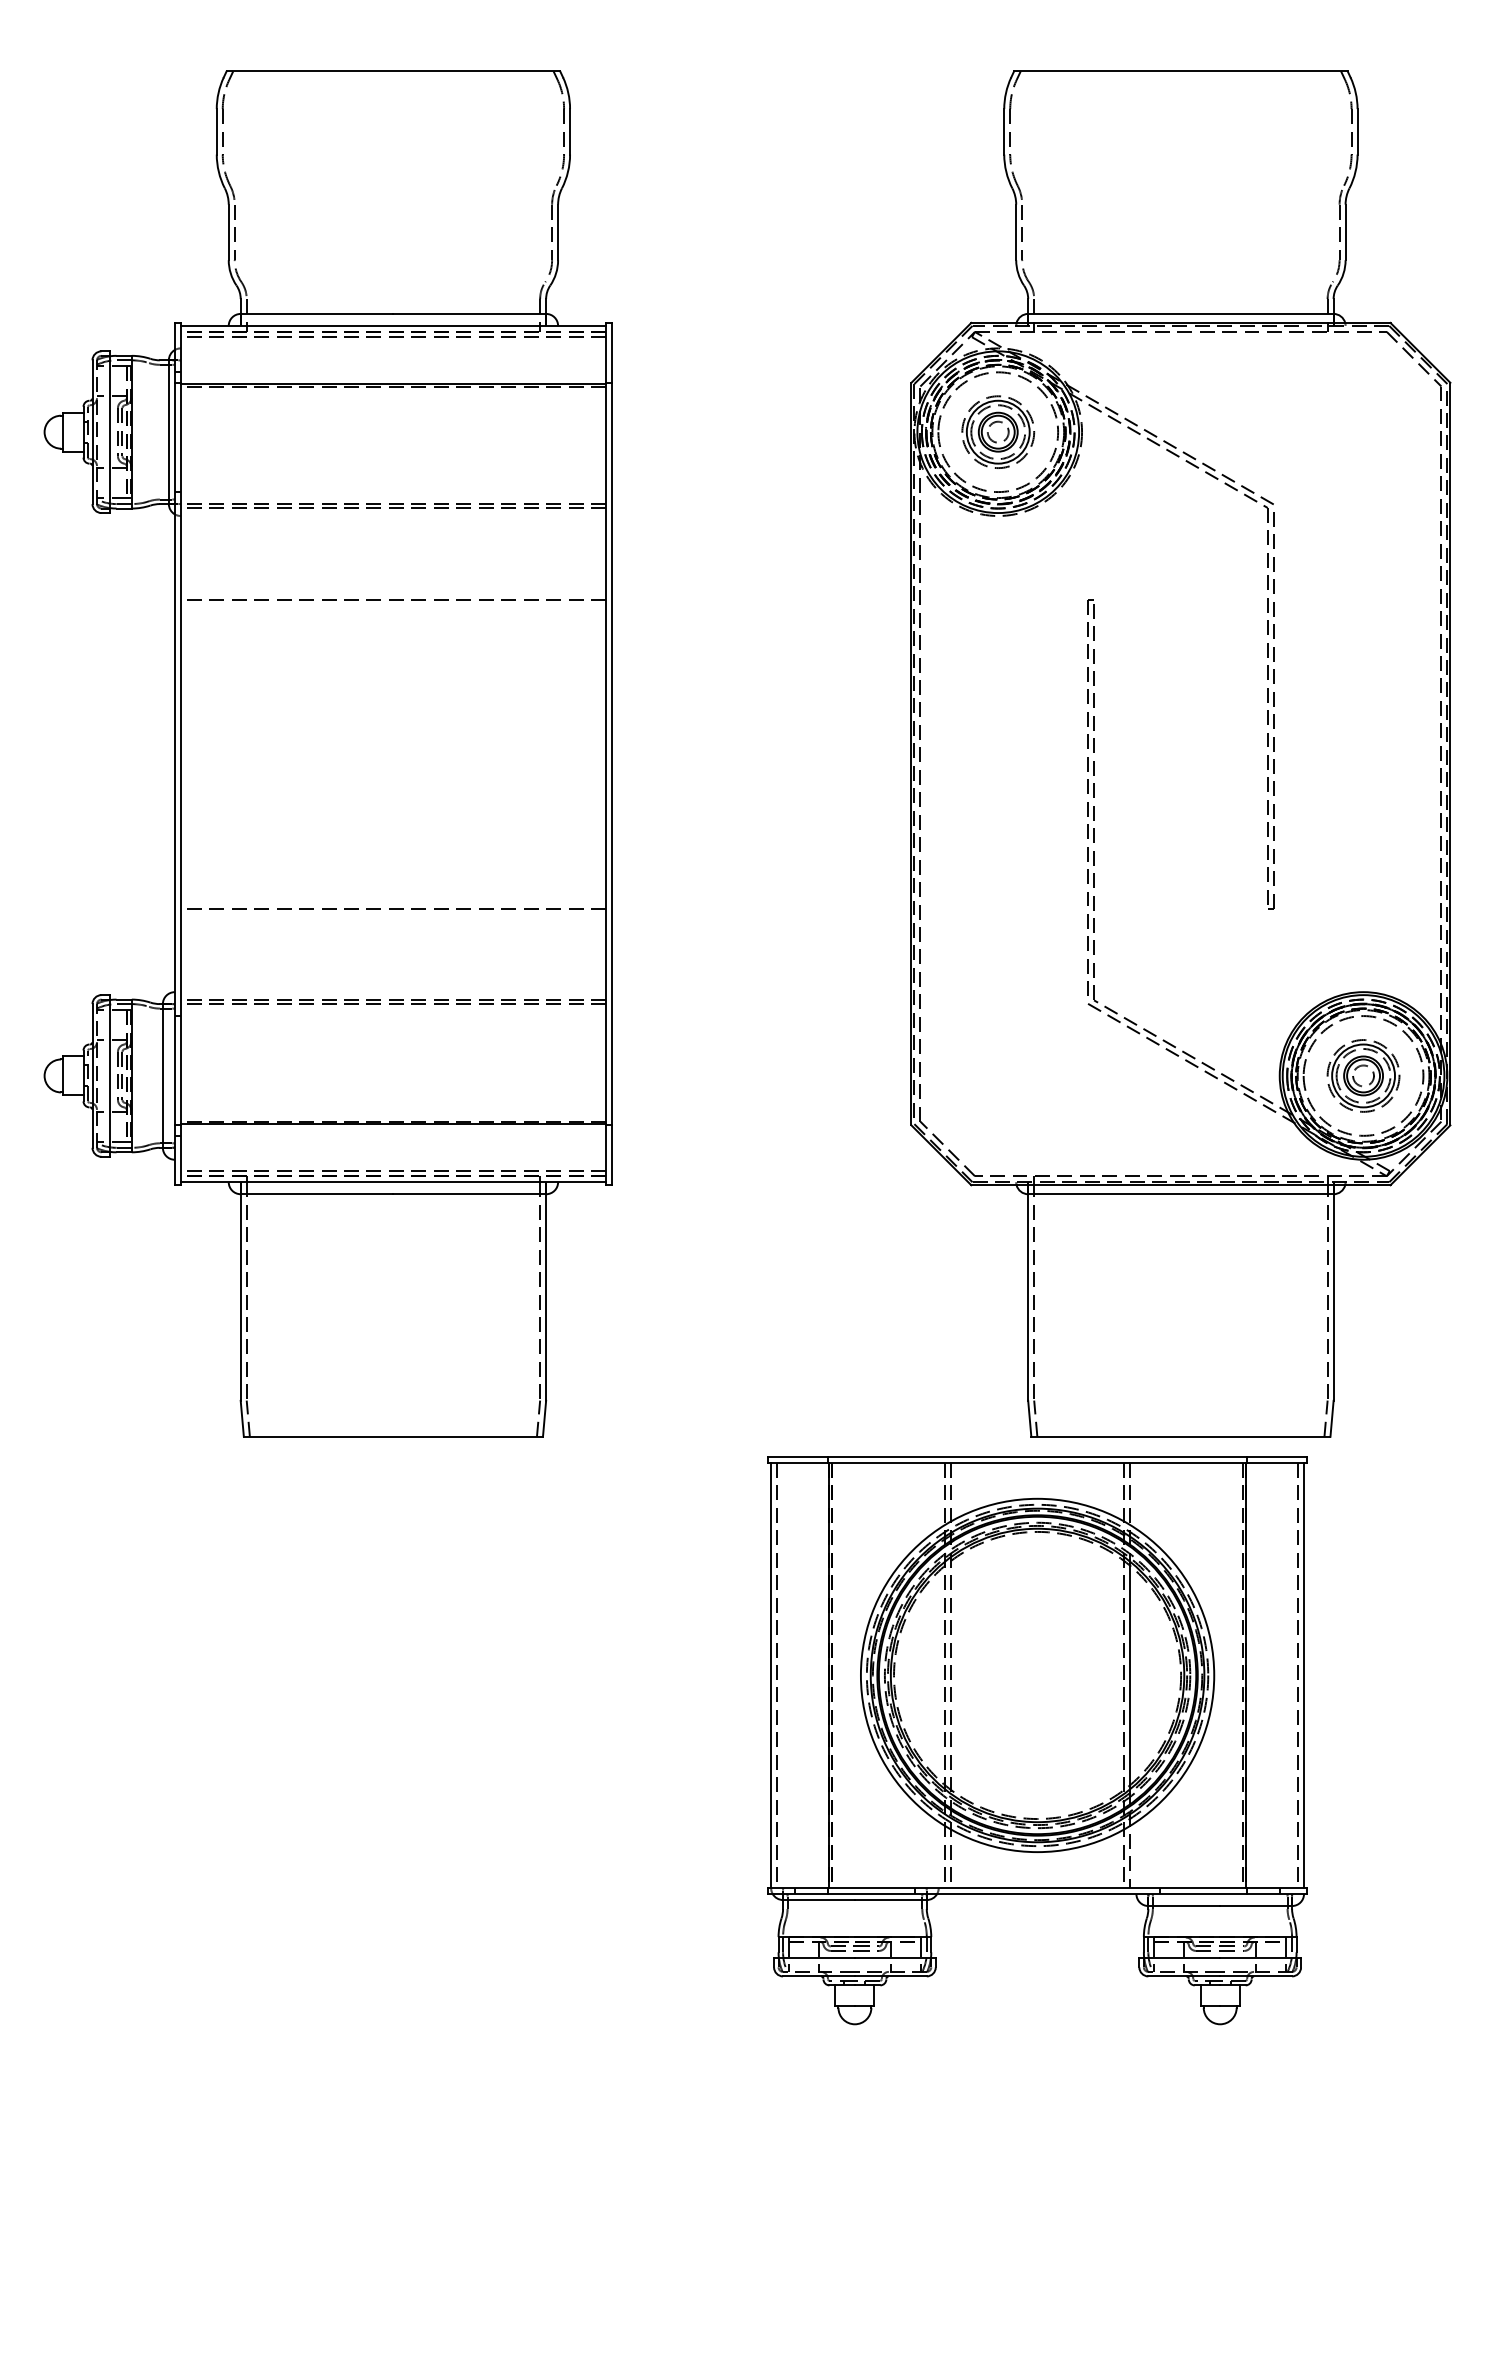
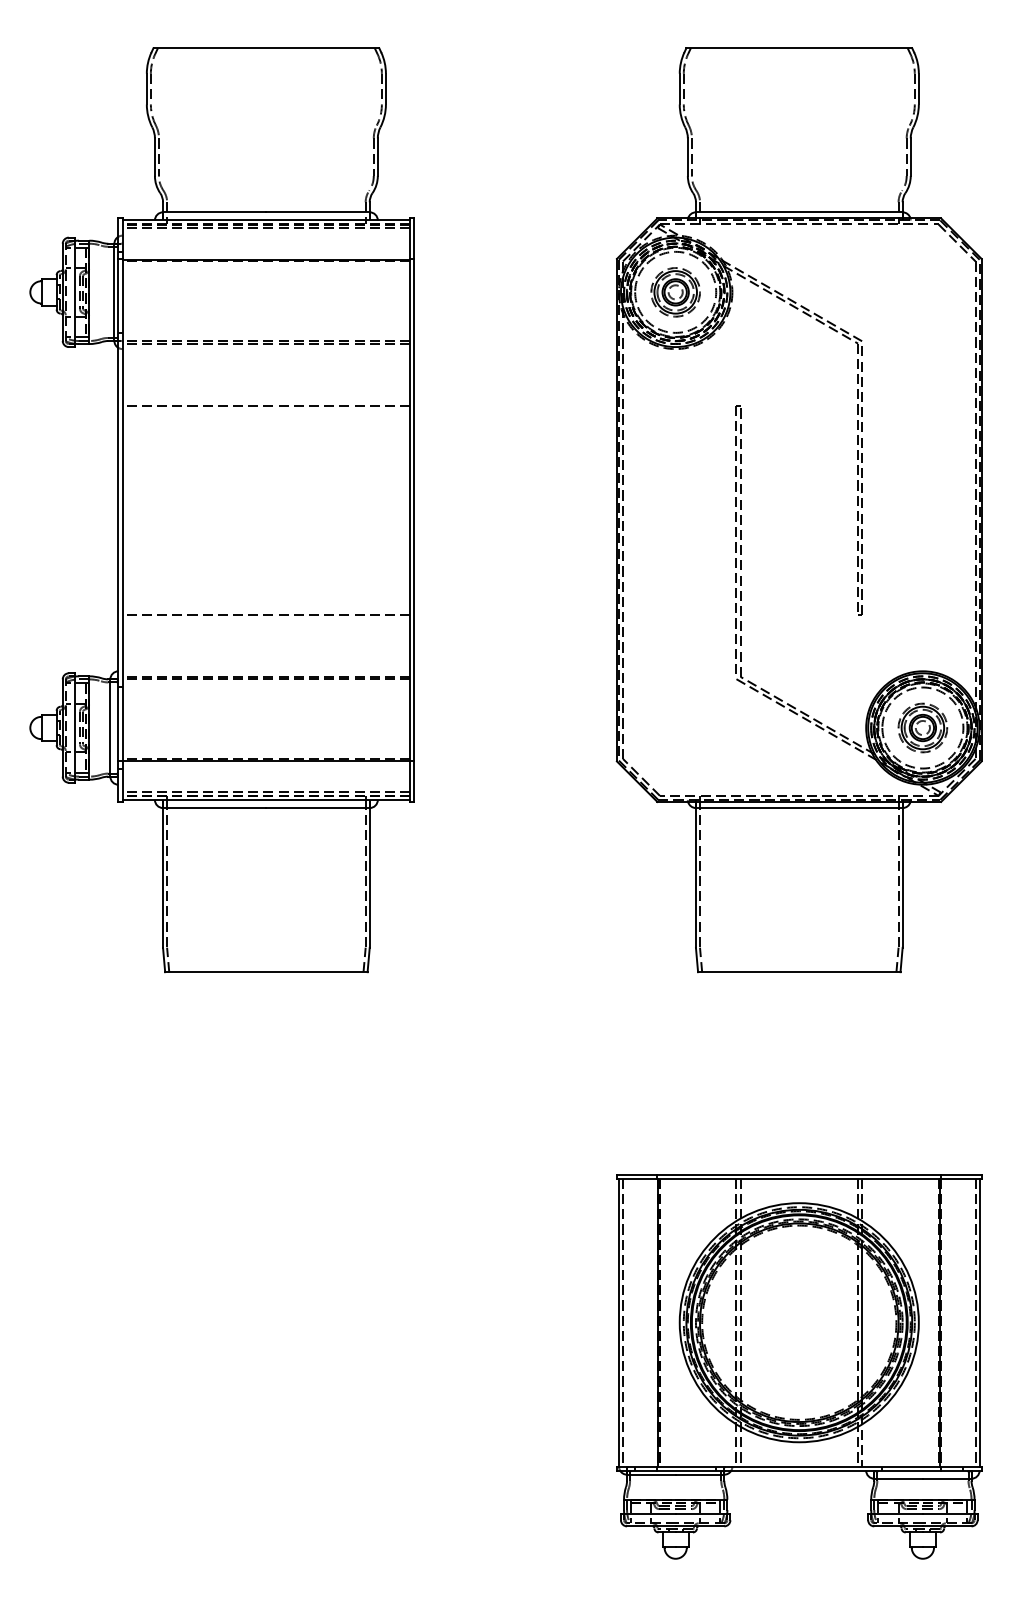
part: (1037, 1740) -> (799, 1366), moved

